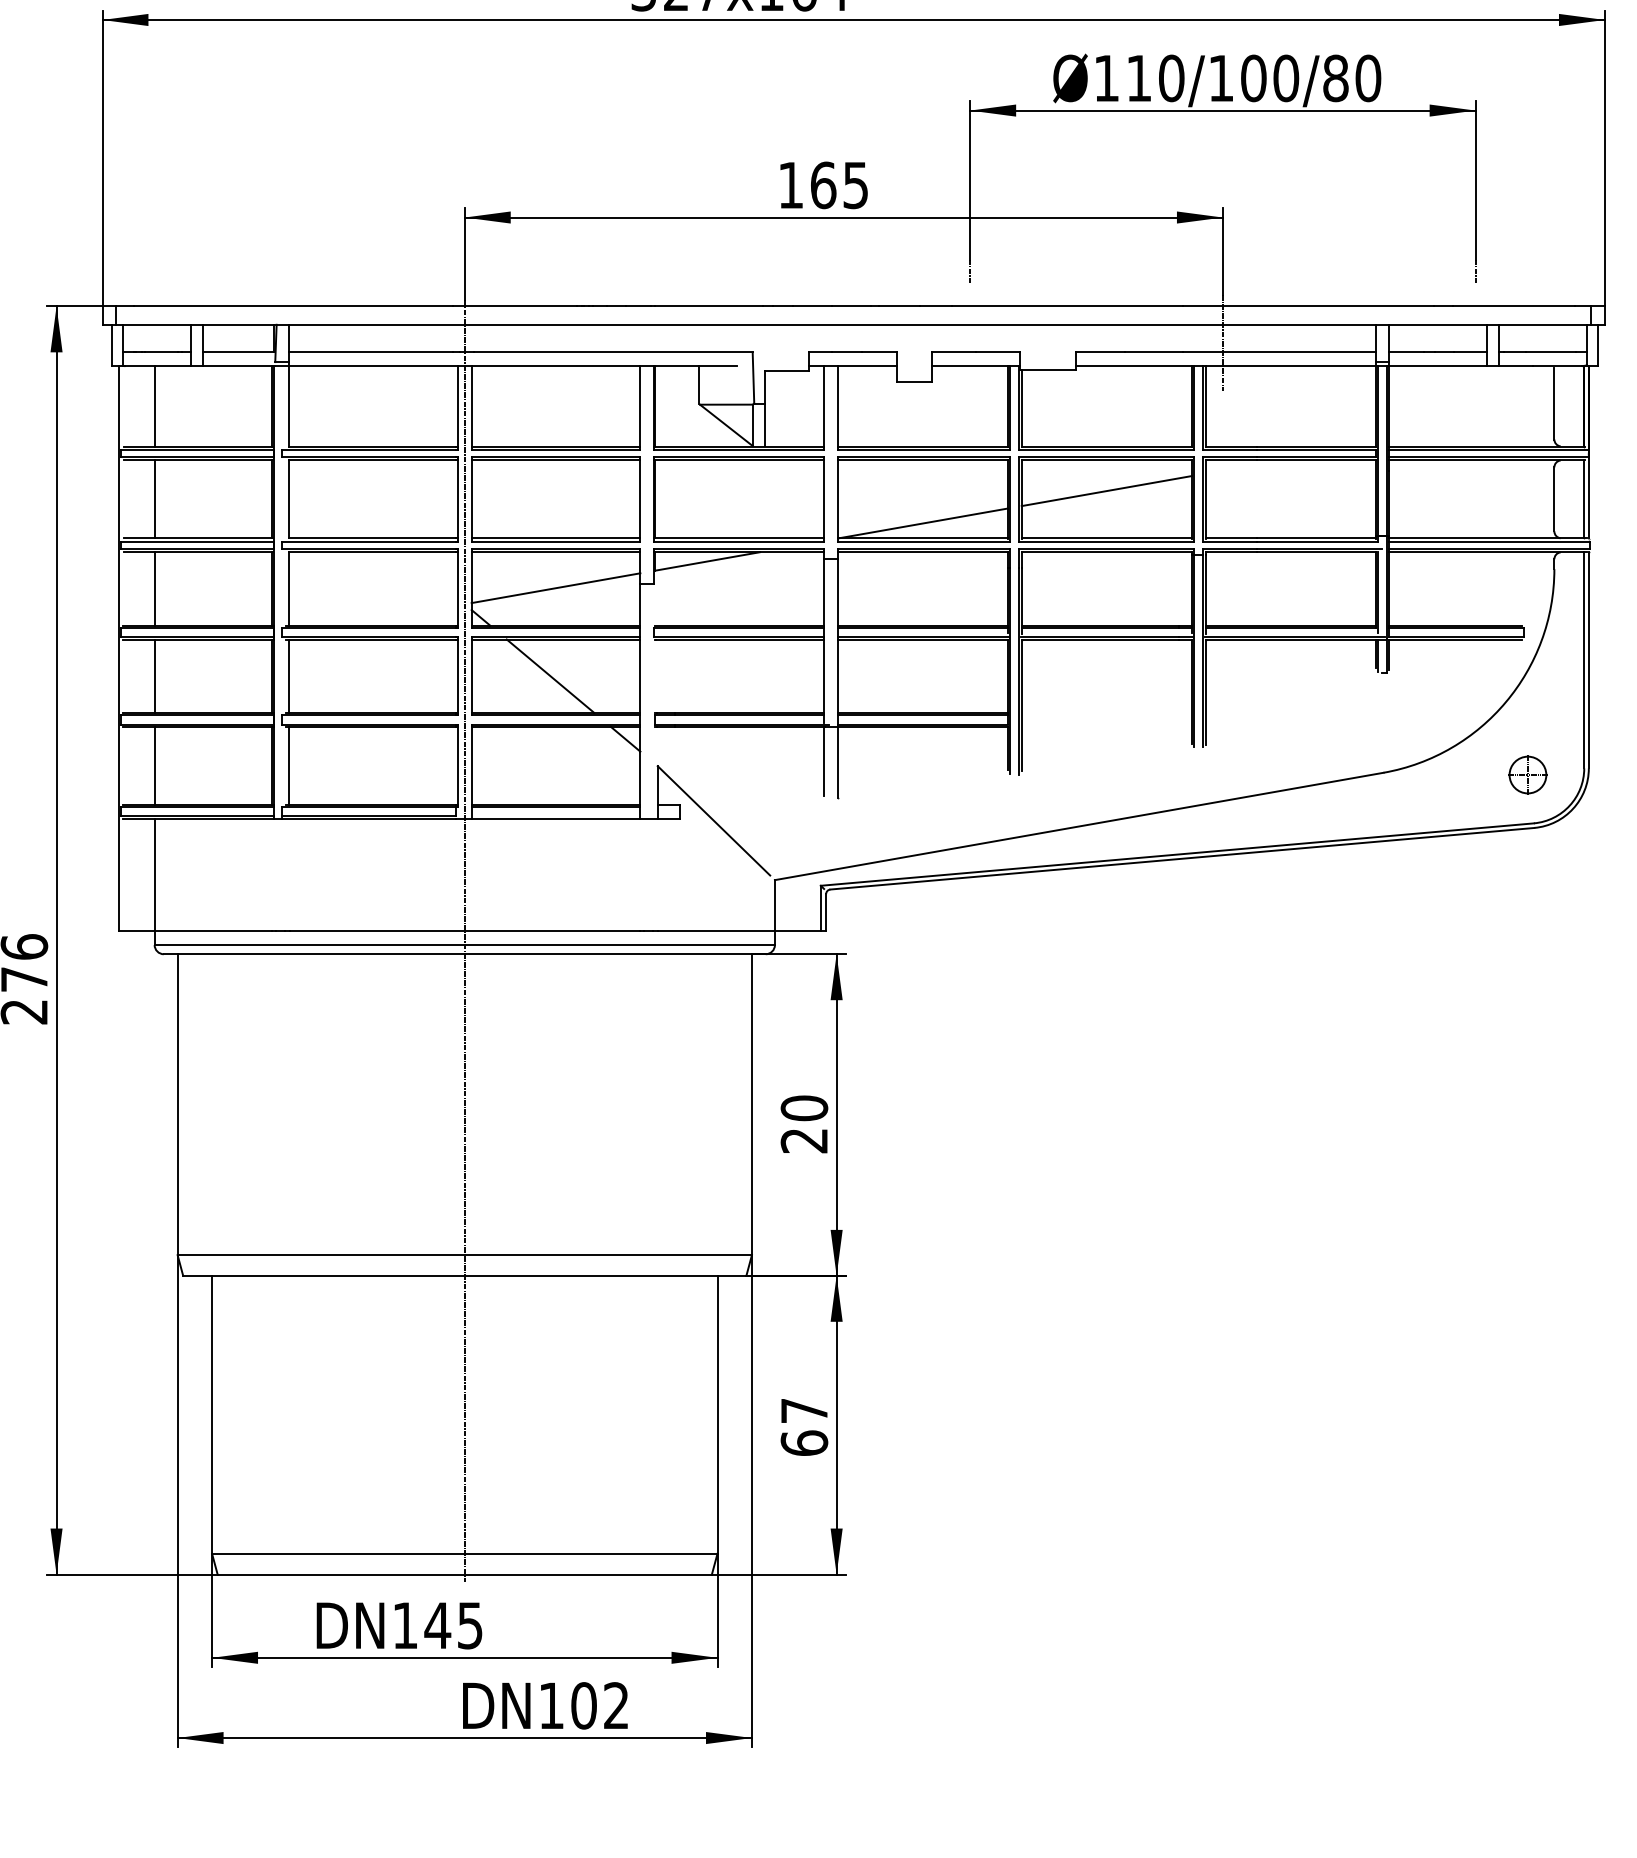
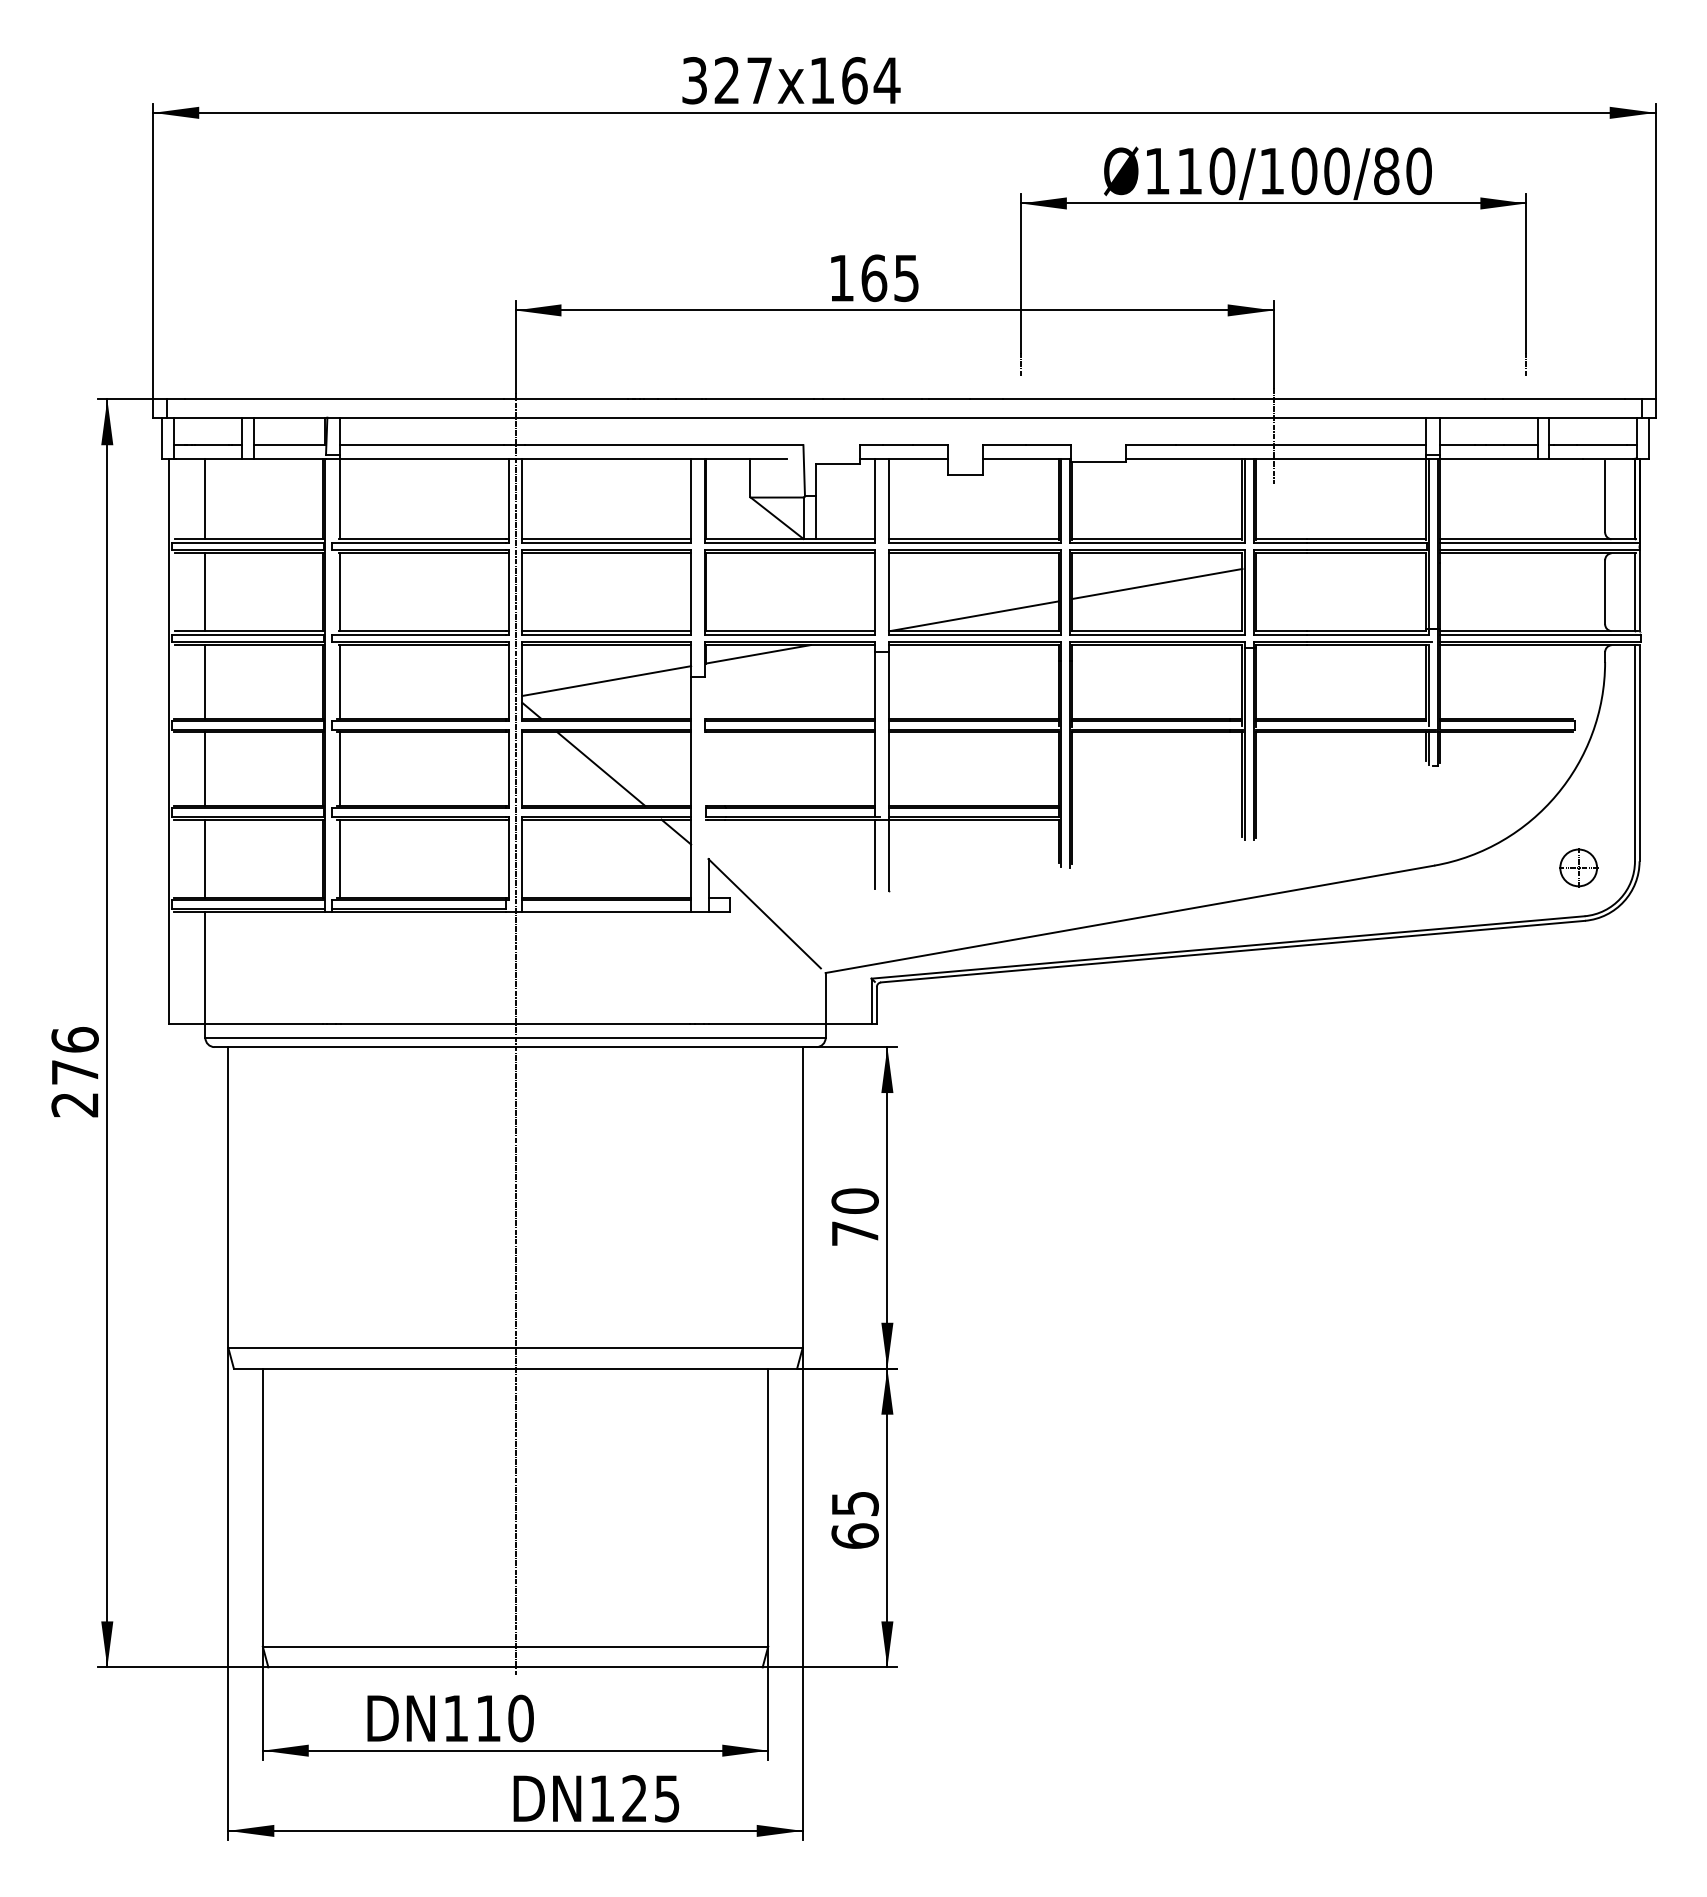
text: (803, 1140) -> (854, 1233), 20 -> 70
text: (804, 1410) -> (855, 1503), 67 -> 65
text: (453, 1625) -> (504, 1718), 145 -> 110
text: (599, 1705) -> (650, 1798), 102 -> 125

